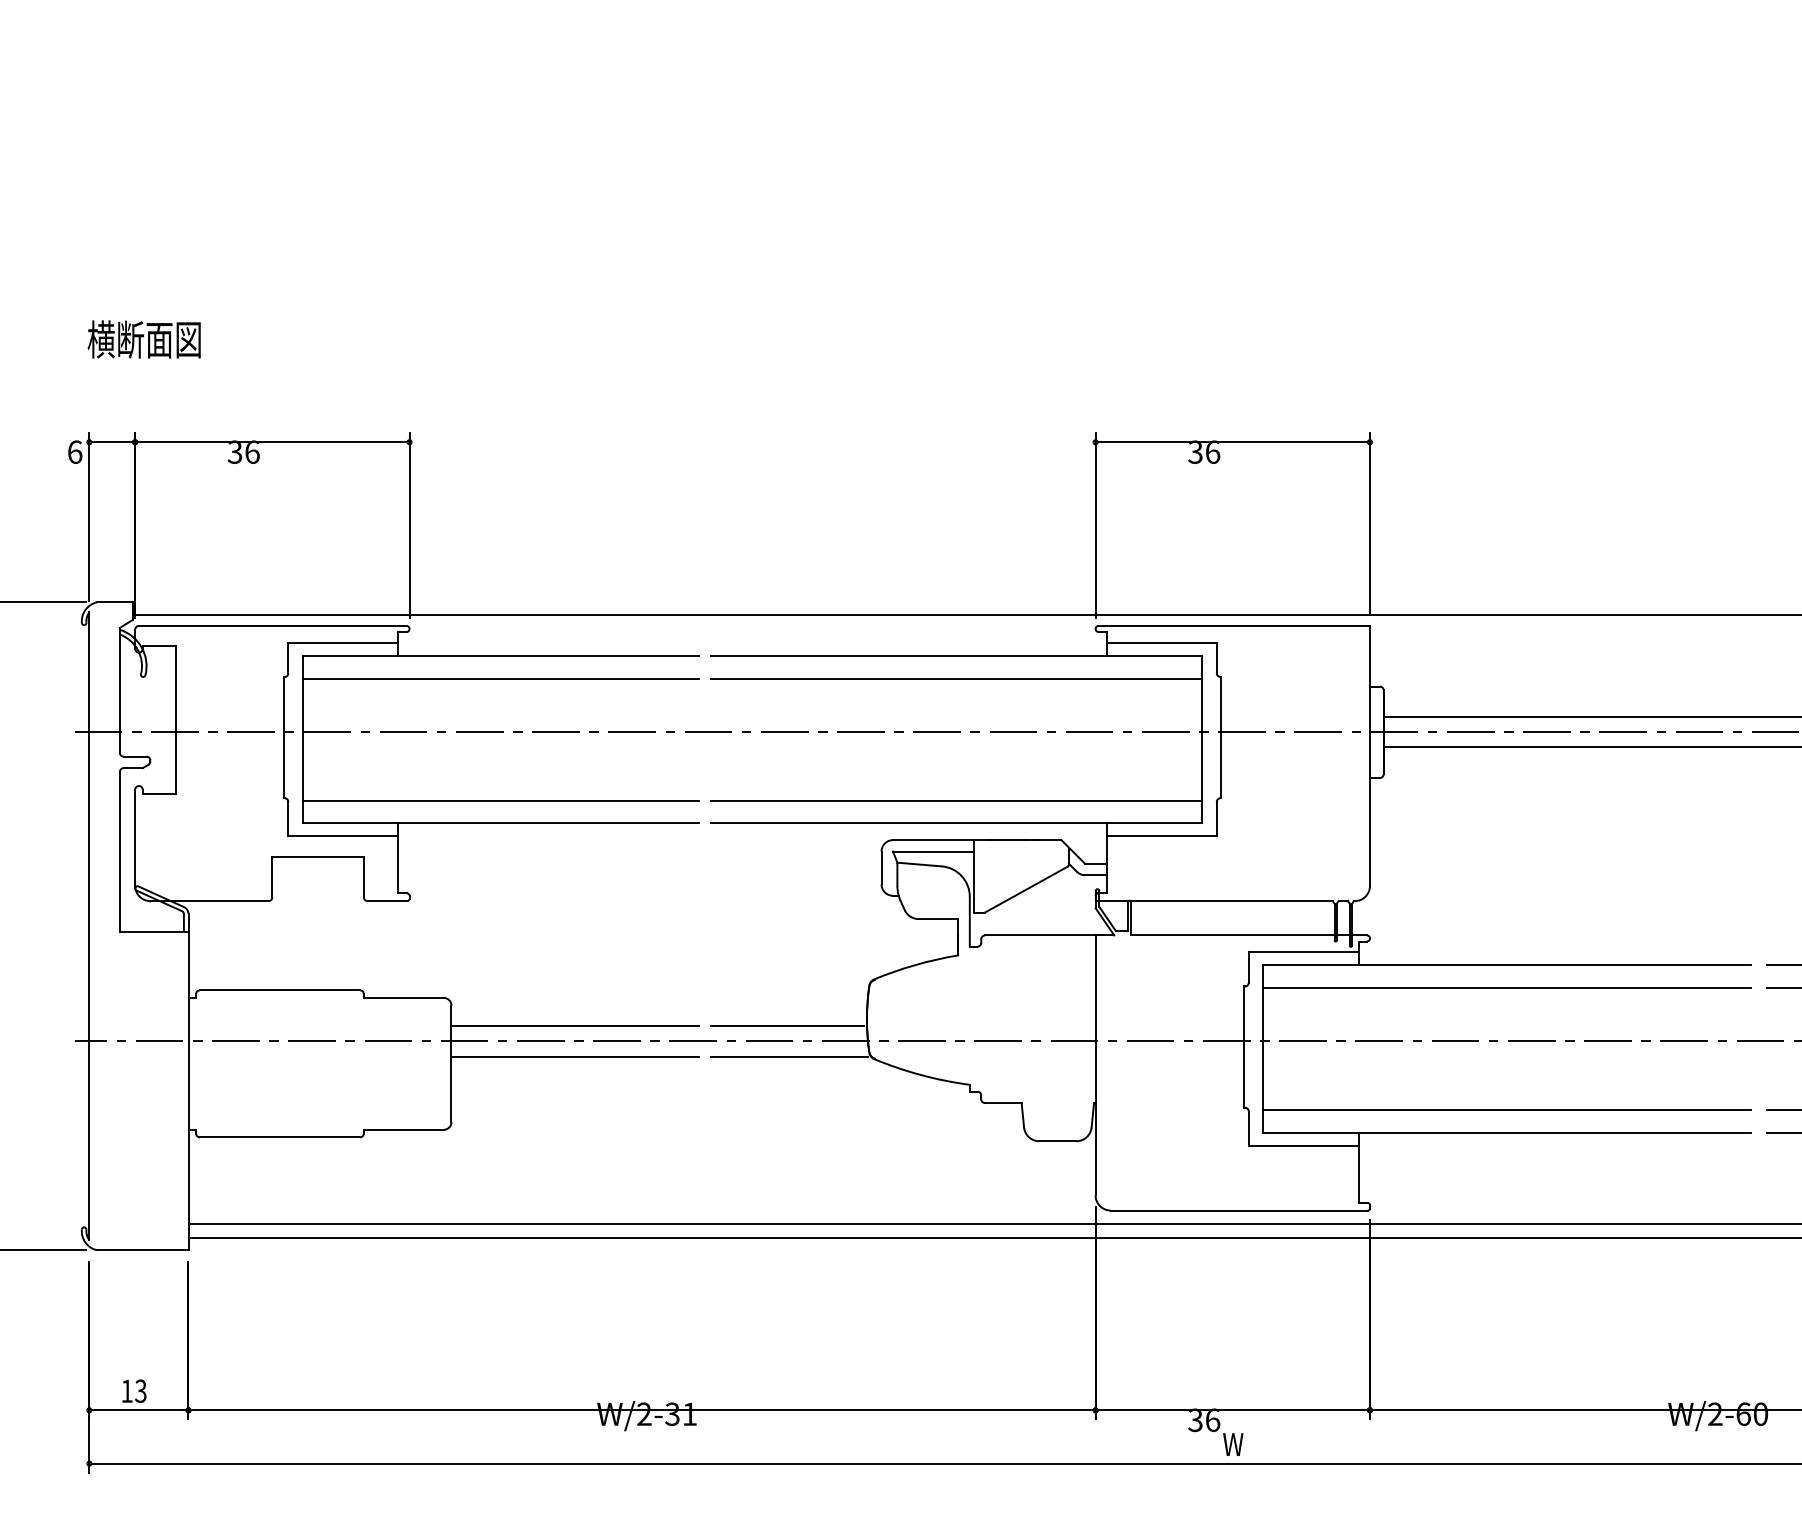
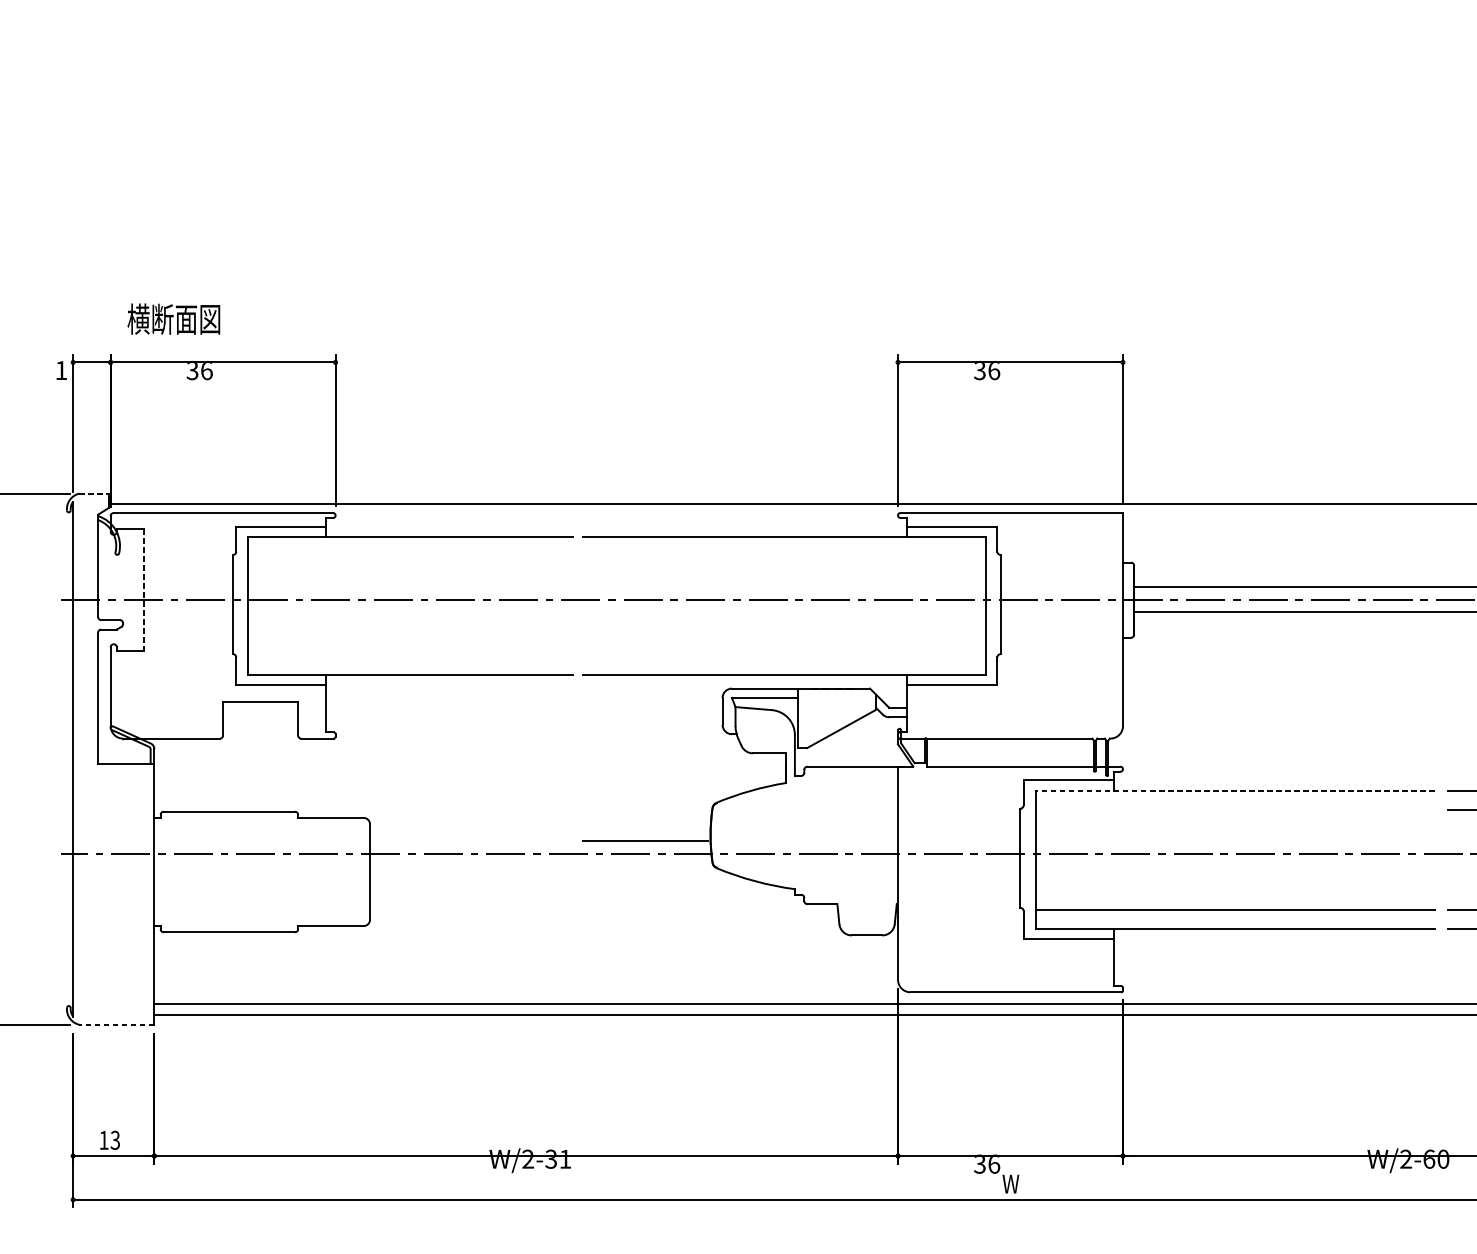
text: (143, 339) -> (173, 319), moved
text: (75, 451) -> (61, 369), 6 -> 1
line: (114, 602) -> (93, 493), solid -> dashed
line: (500, 678) -> (410, 556), removed
line: (956, 678) -> (783, 556), removed
line: (176, 720) -> (144, 590), solid -> dashed
line: (500, 800) -> (410, 656), removed
line: (956, 800) -> (783, 656), removed
line: (1506, 965) -> (1234, 791), solid -> dashed
line: (1506, 988) -> (1234, 810), removed
line: (574, 1026) -> (470, 841), removed
line: (574, 1056) -> (470, 865), removed
line: (788, 1056) -> (646, 865), removed
line: (142, 1250) -> (116, 1025), solid -> dashed

